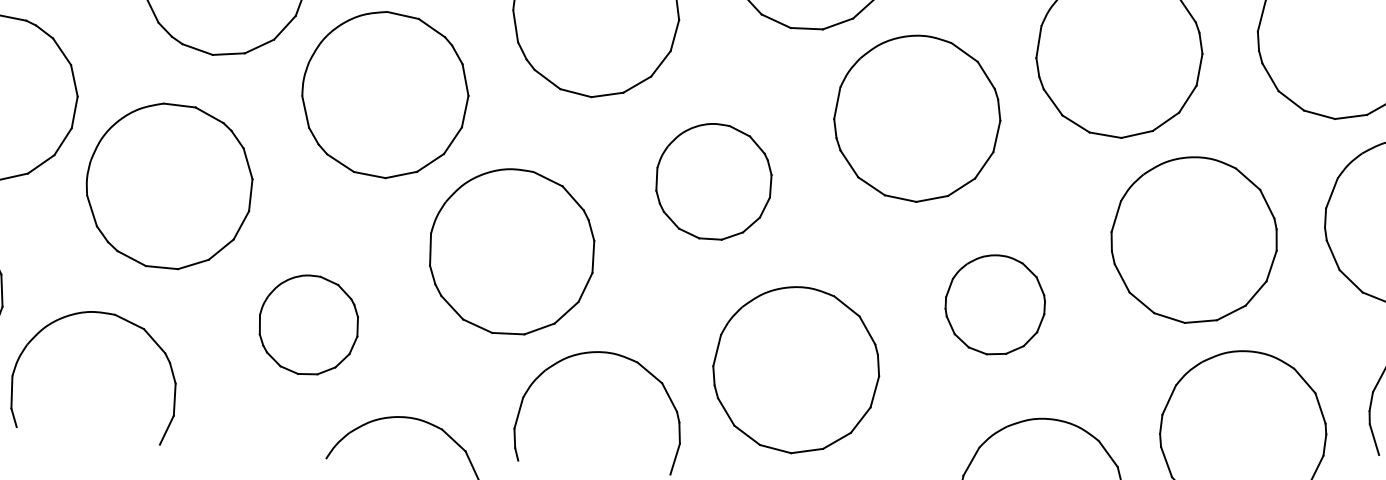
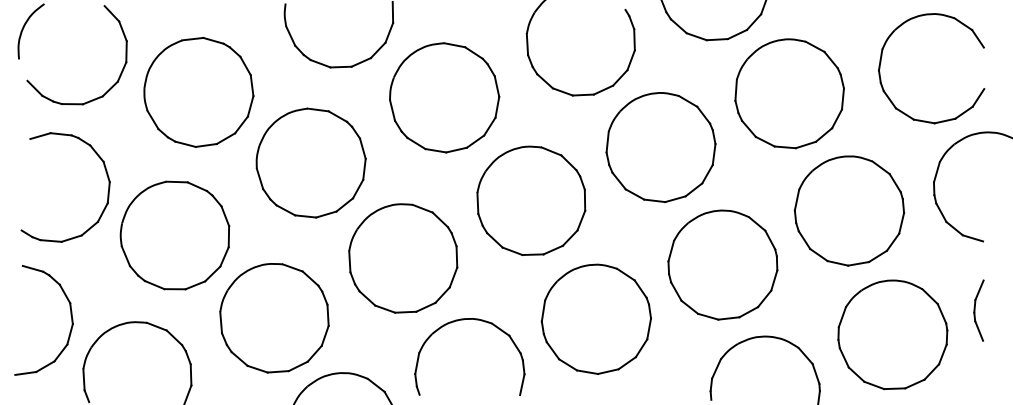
part: (714, 181) -> (531, 200), size x1.43
part: (994, 304) -> (722, 264), size x1.67
part: (308, 325) -> (274, 318), size x1.67

